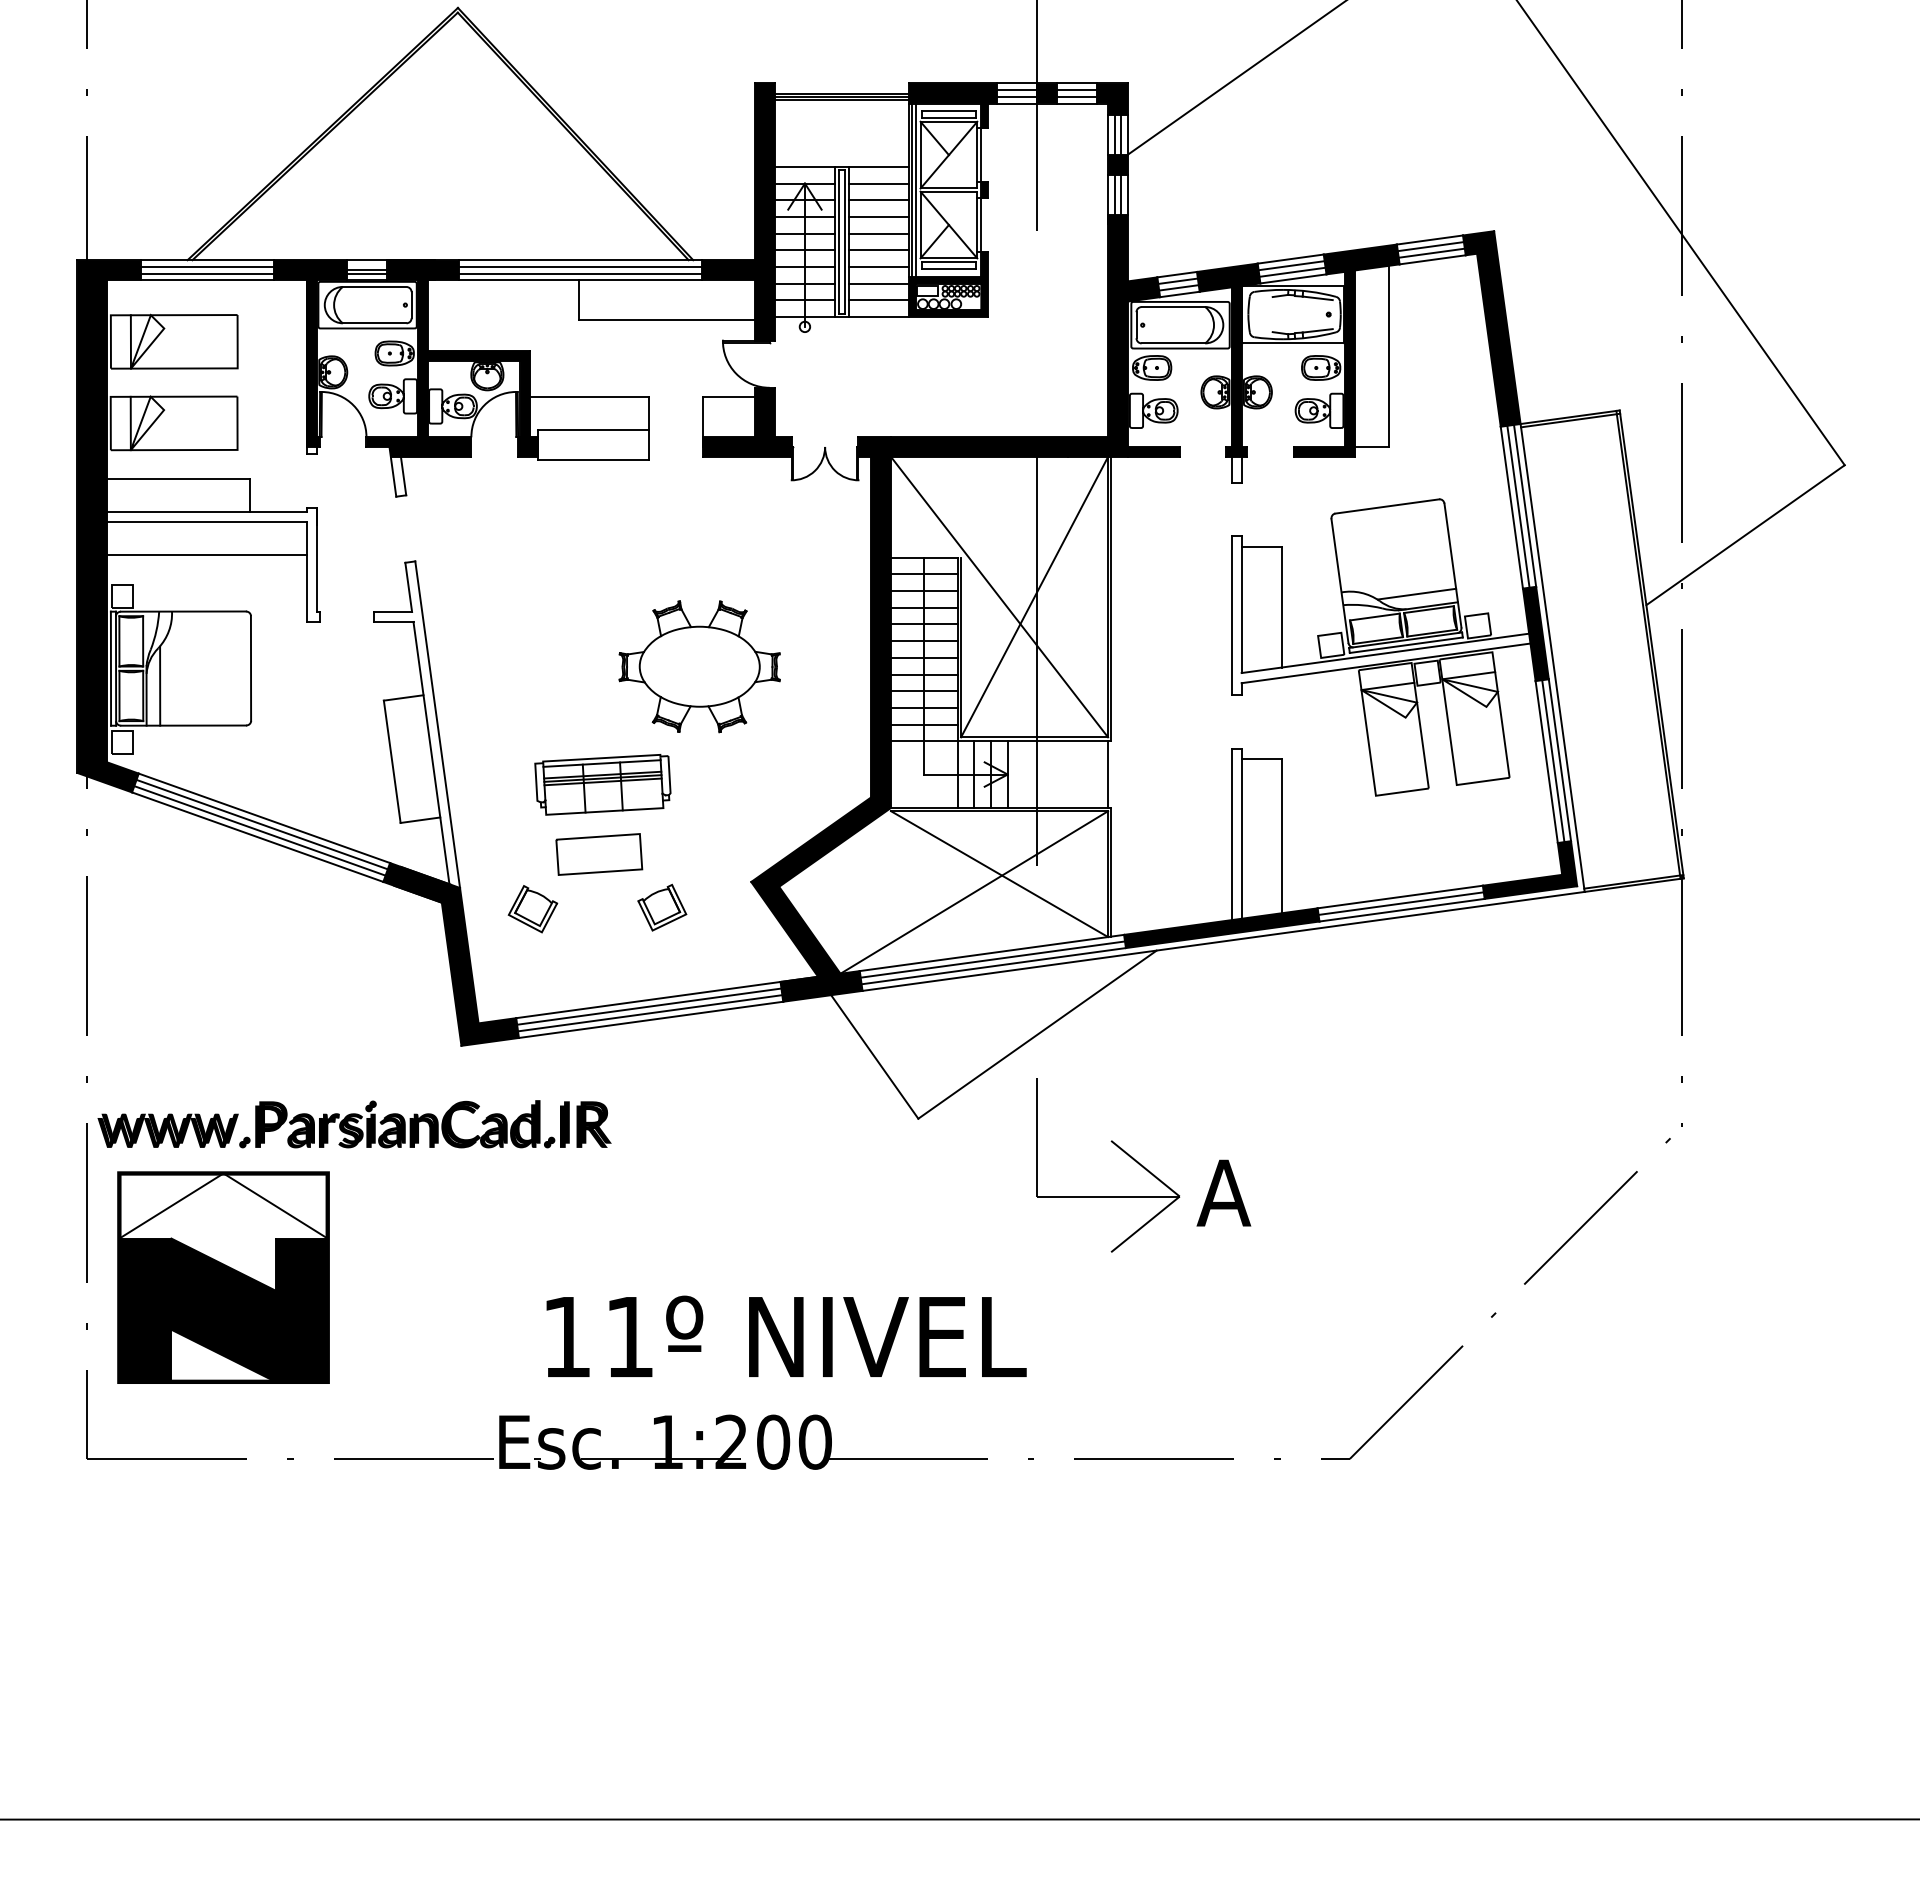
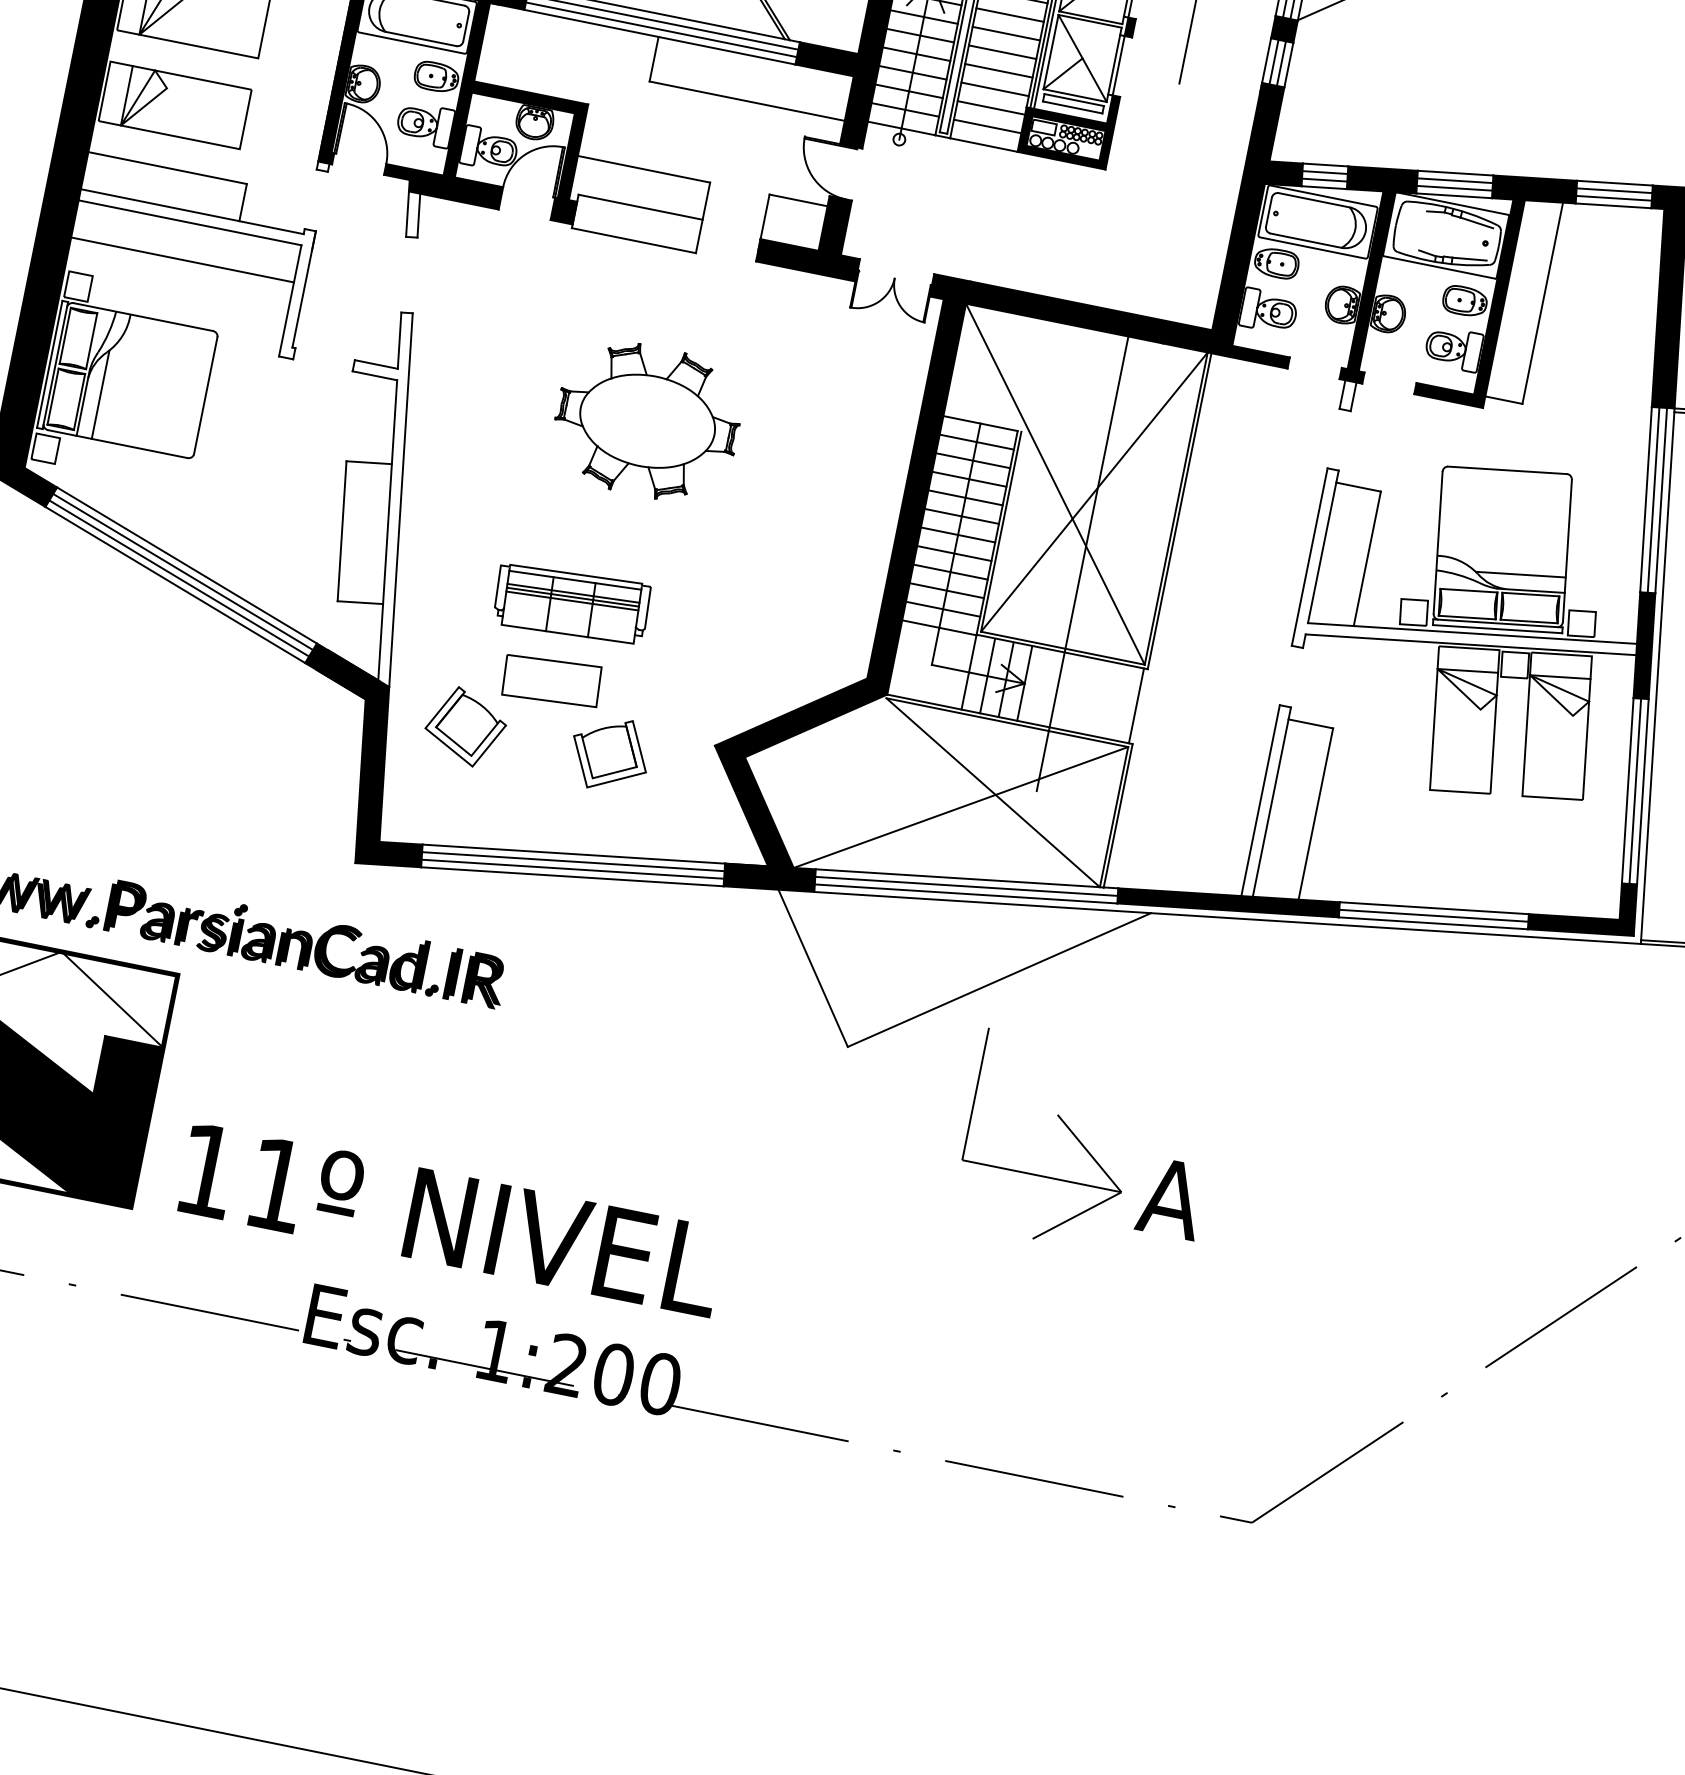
part: (699, 666) -> (647, 420), moved
part: (662, 907) -> (610, 754), size x1.43
part: (532, 909) -> (465, 727), size x1.43
text: (786, 1335) -> (451, 1218), moved

